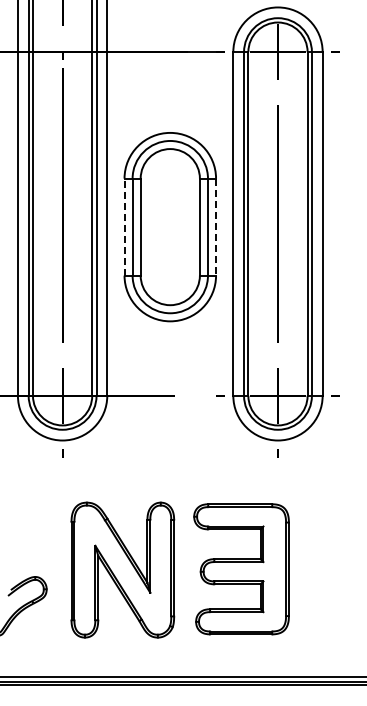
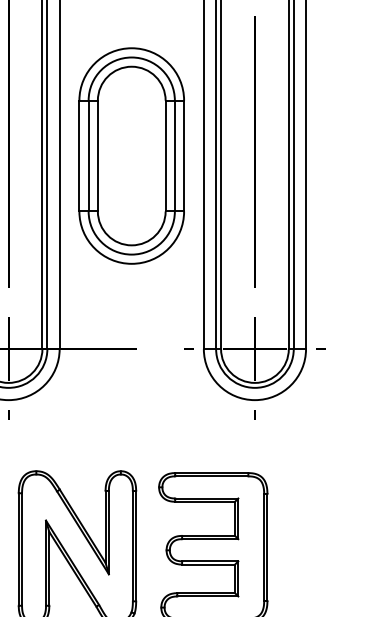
line: (124, 226) -> (79, 155), dashed -> solid
line: (216, 227) -> (184, 156), dashed -> solid

